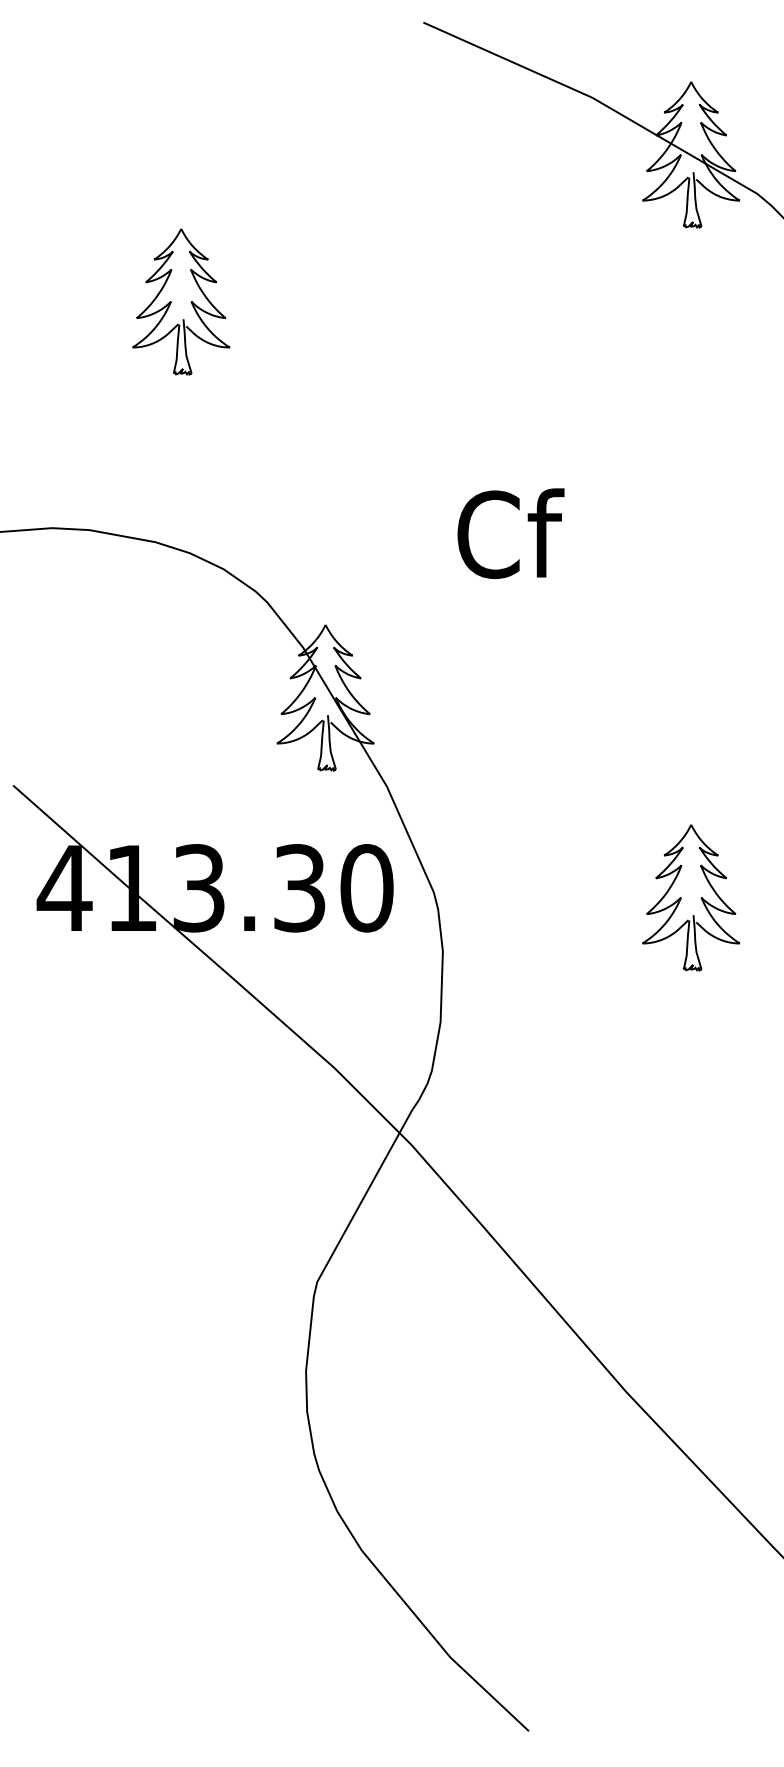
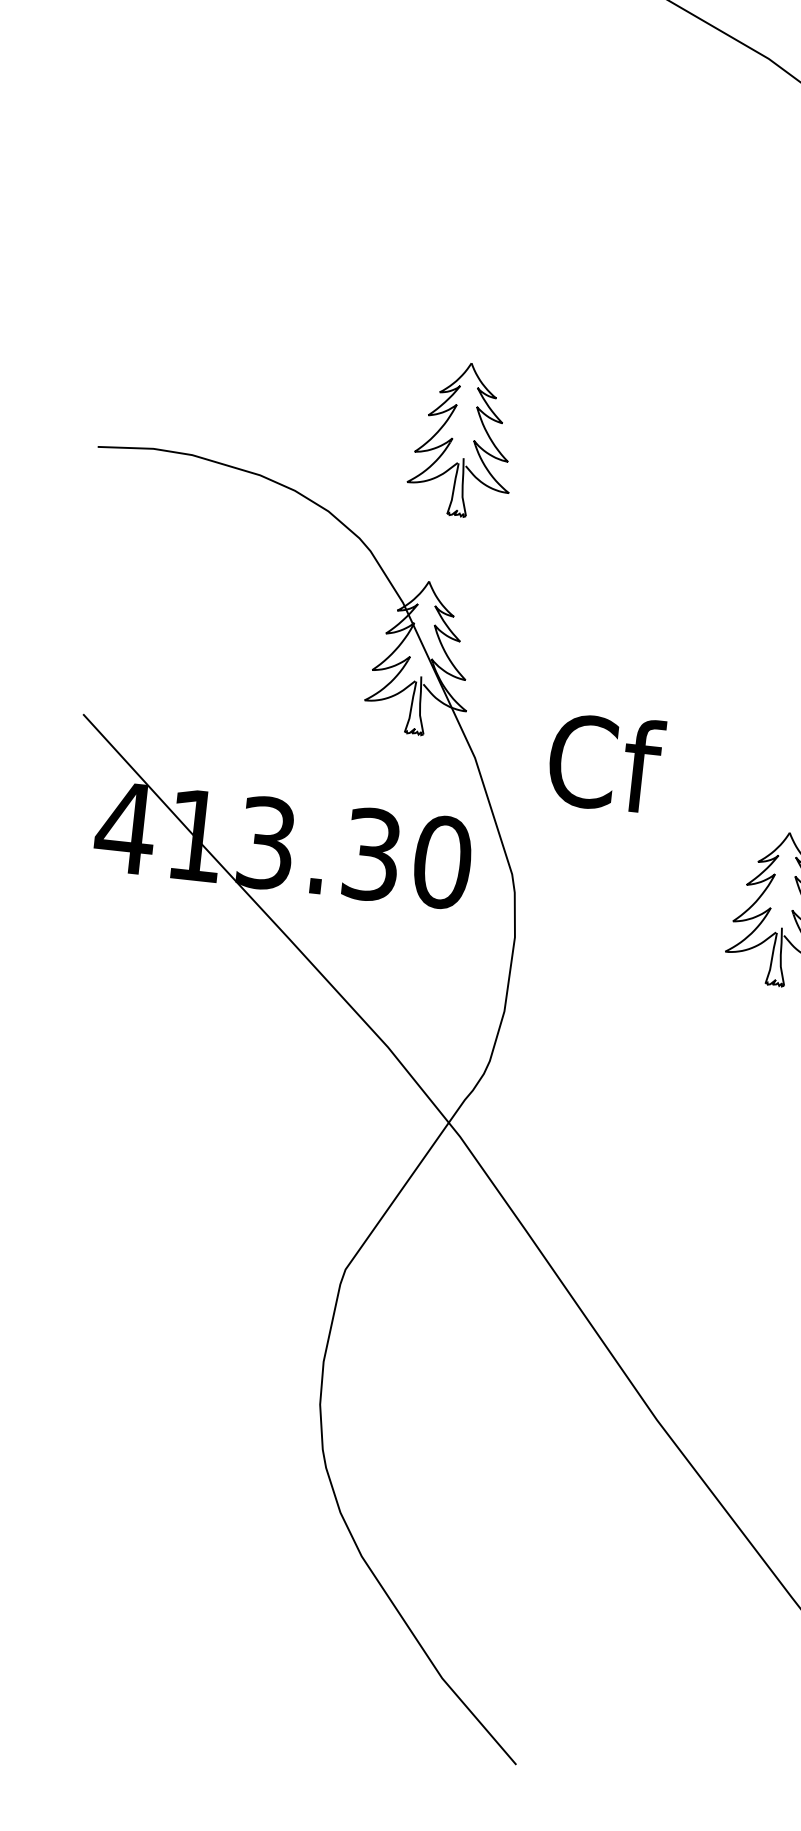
part: (181, 301) -> (463, 439), moved
text: (510, 533) -> (605, 762), moved

